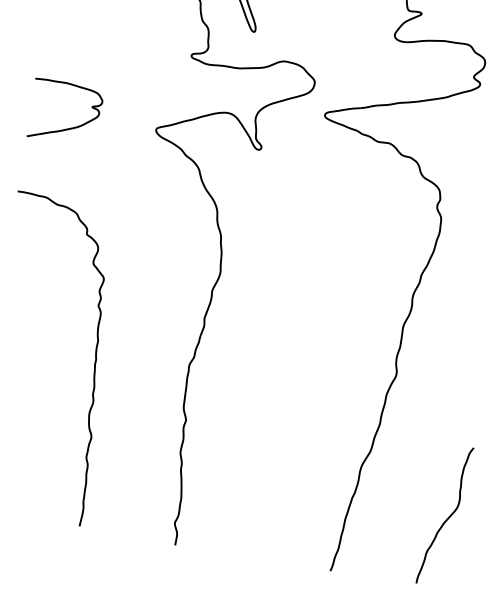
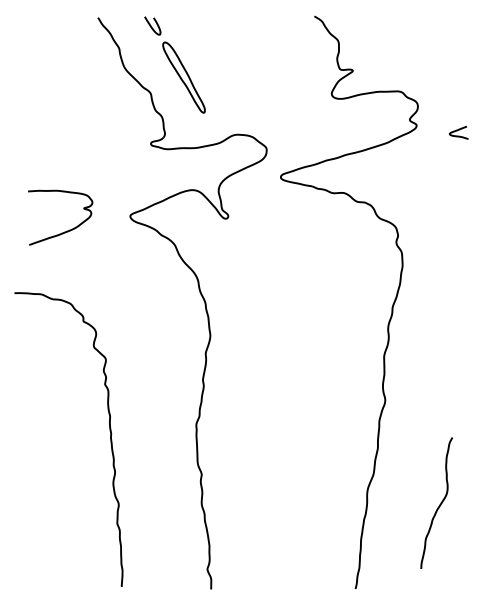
curve: (67, 128) -> (64, 231), moved
curve: (447, 517) -> (439, 504), moved

